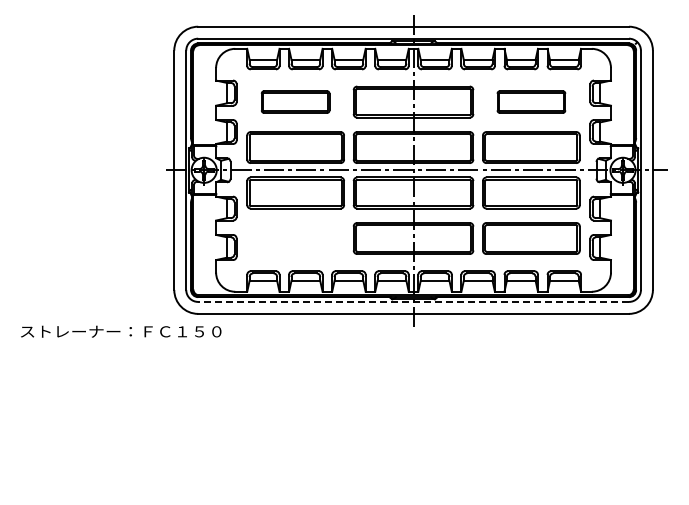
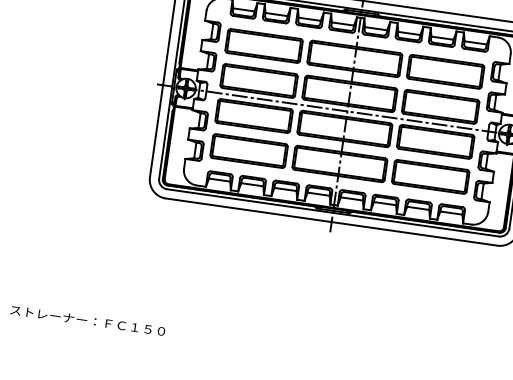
part: (295, 101) -> (264, 45), size x1.43
part: (531, 101) -> (445, 71), size x1.43
part: (295, 238) -> (248, 151), added
line: (413, 301) -> (332, 212), dashed -> solid
text: (121, 331) -> (88, 320), moved

